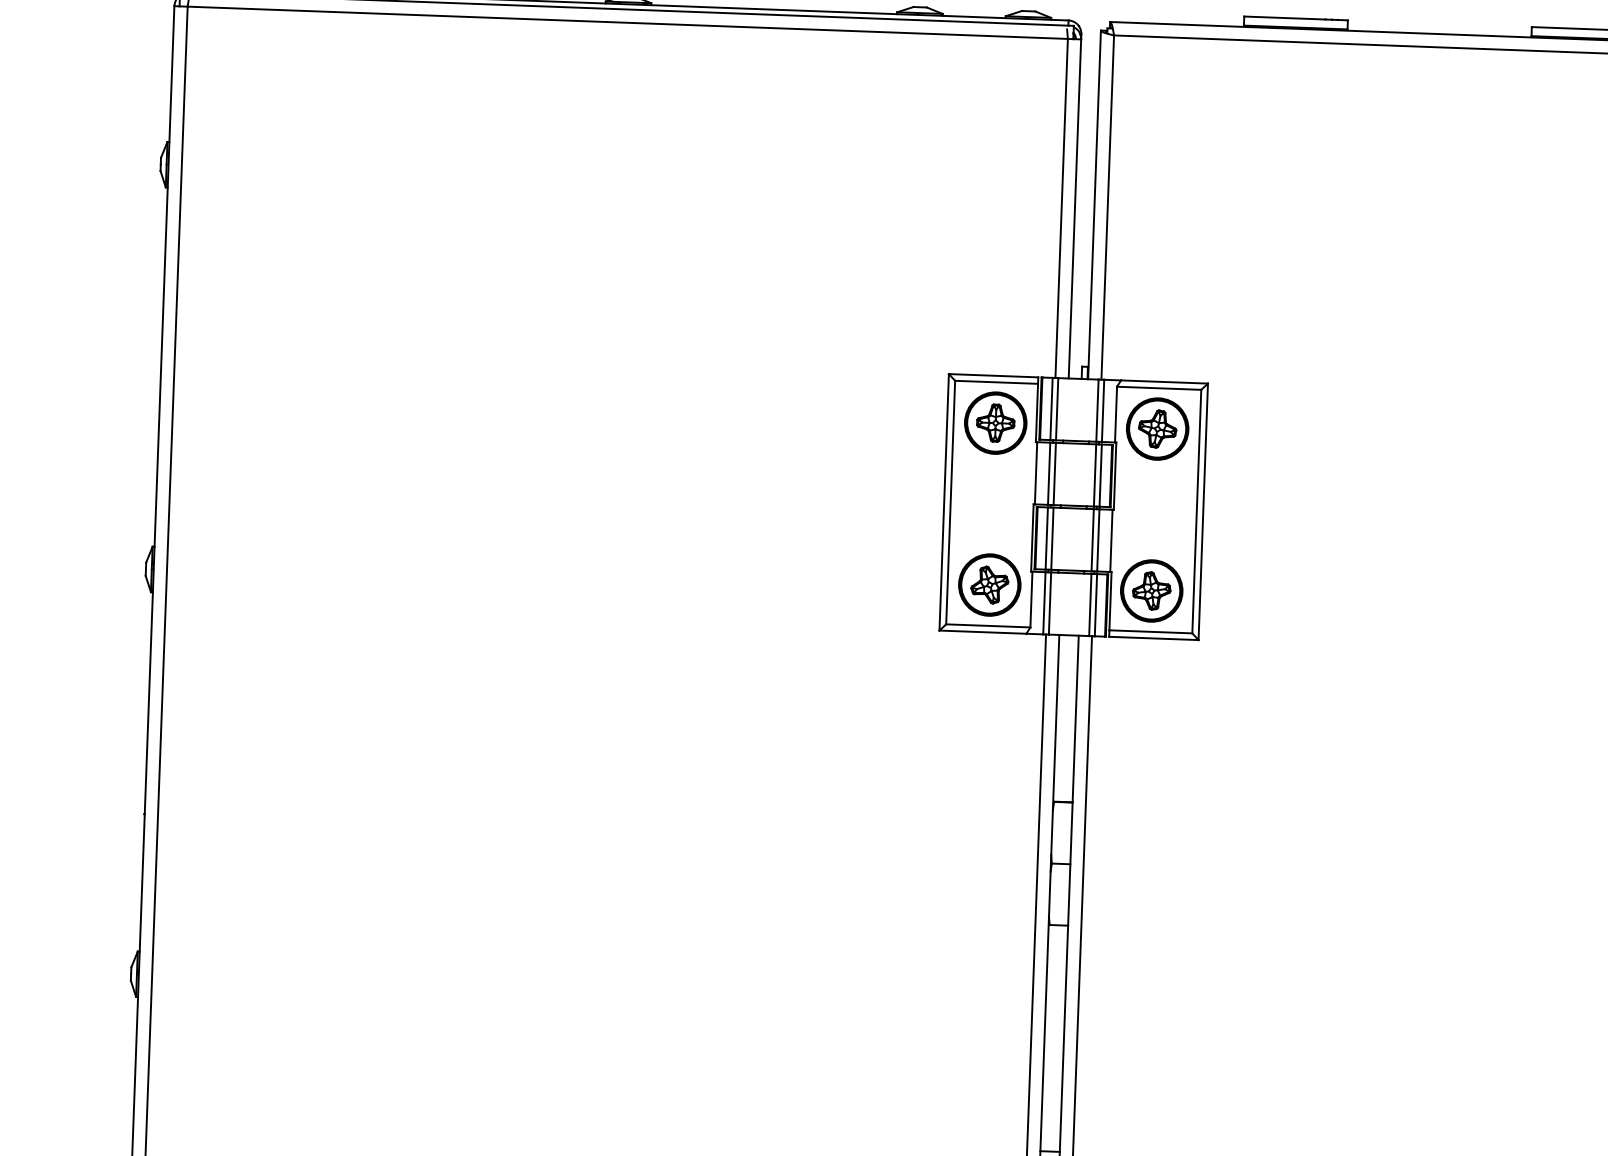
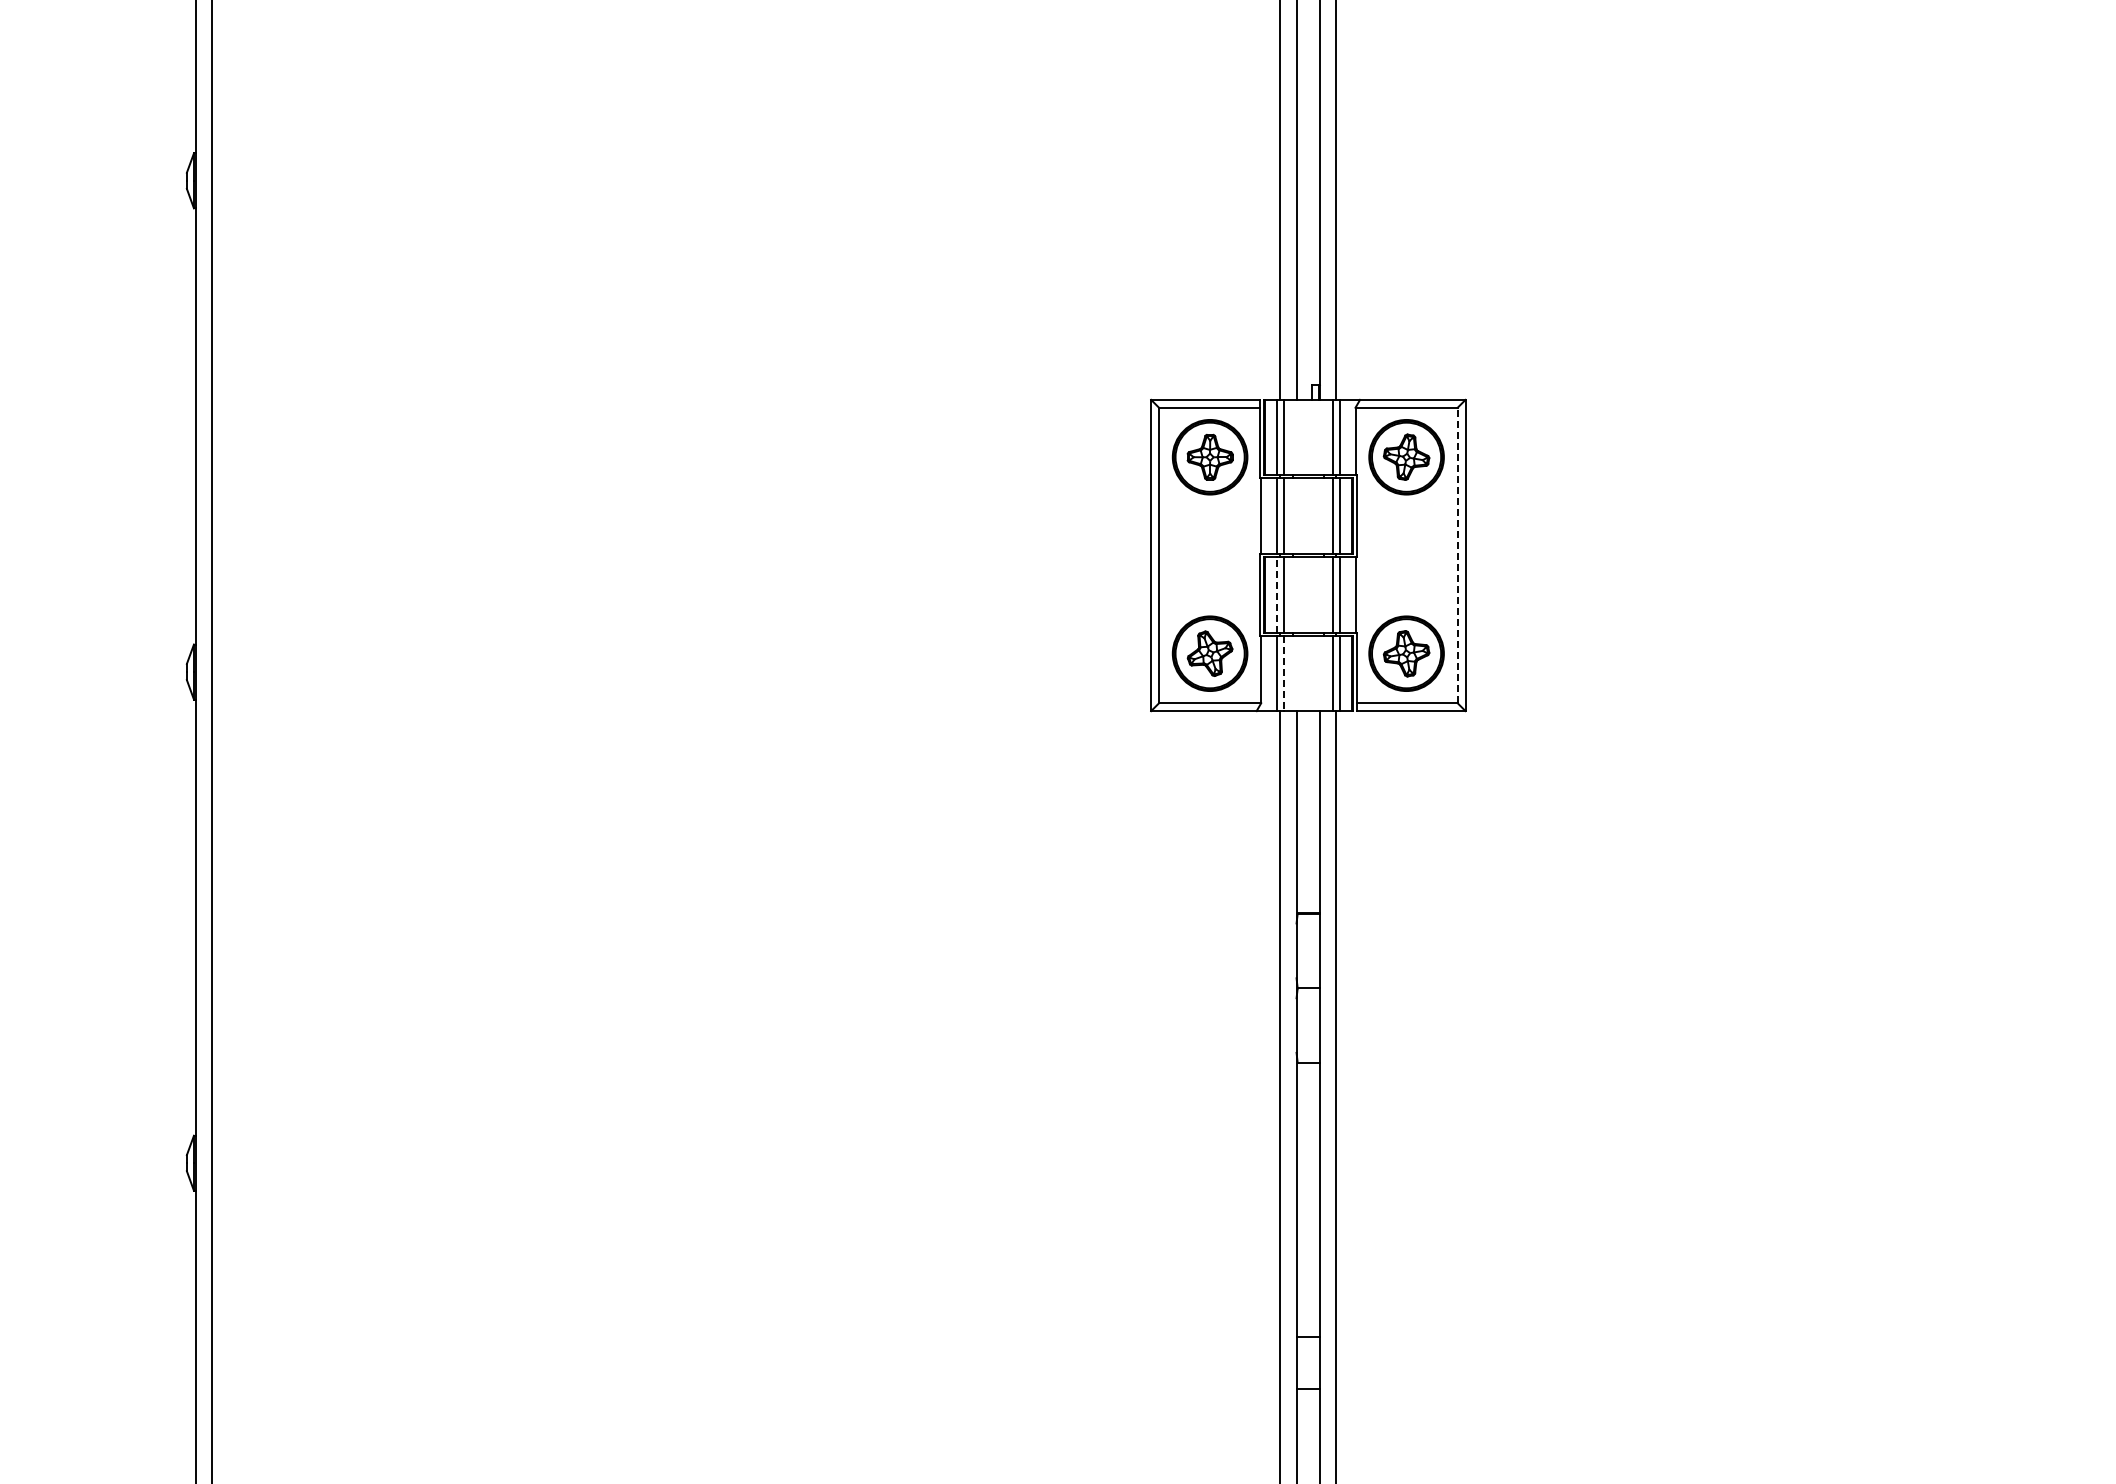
line: (1196, 511) -> (1457, 555), solid -> dashed
line: (1047, 538) -> (1277, 594), solid -> dashed
line: (1049, 603) -> (1283, 673), solid -> dashed

